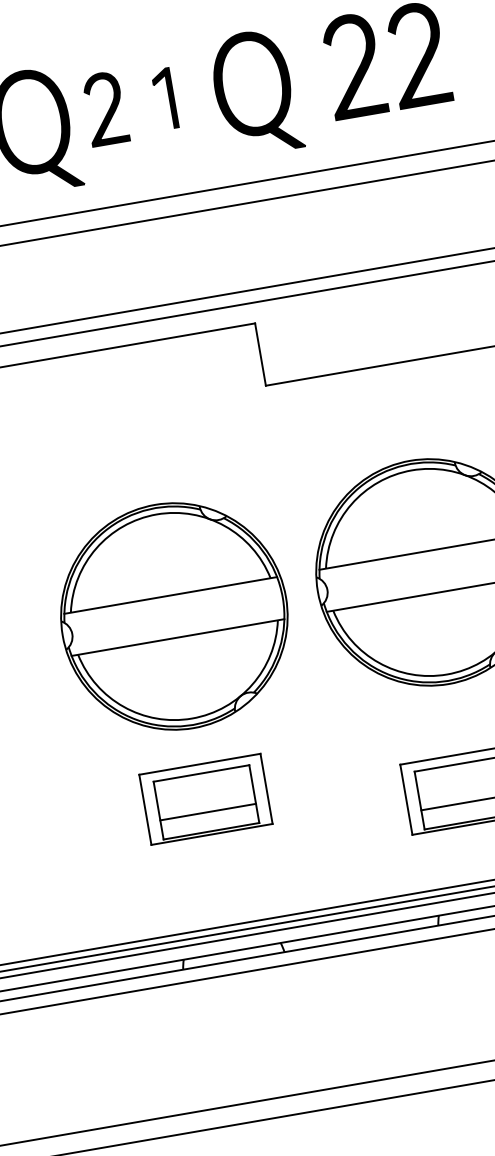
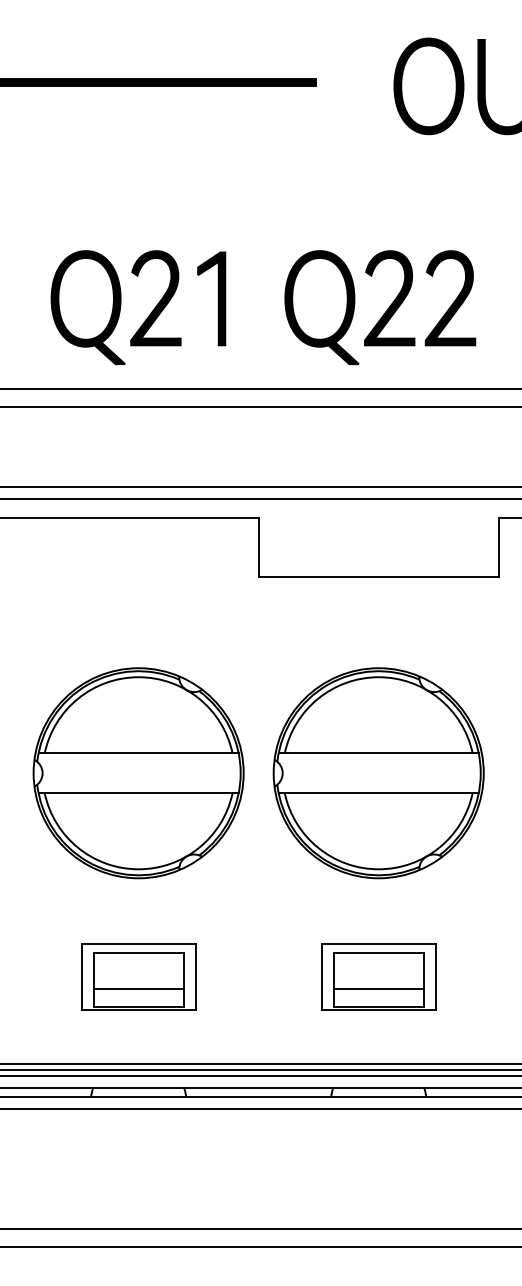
part: (255, 92) -> (321, 307), moved
part: (164, 98) -> (211, 298), size x1.67
part: (105, 108) -> (155, 298), size x1.43
part: (205, 798) -> (138, 976), moved

